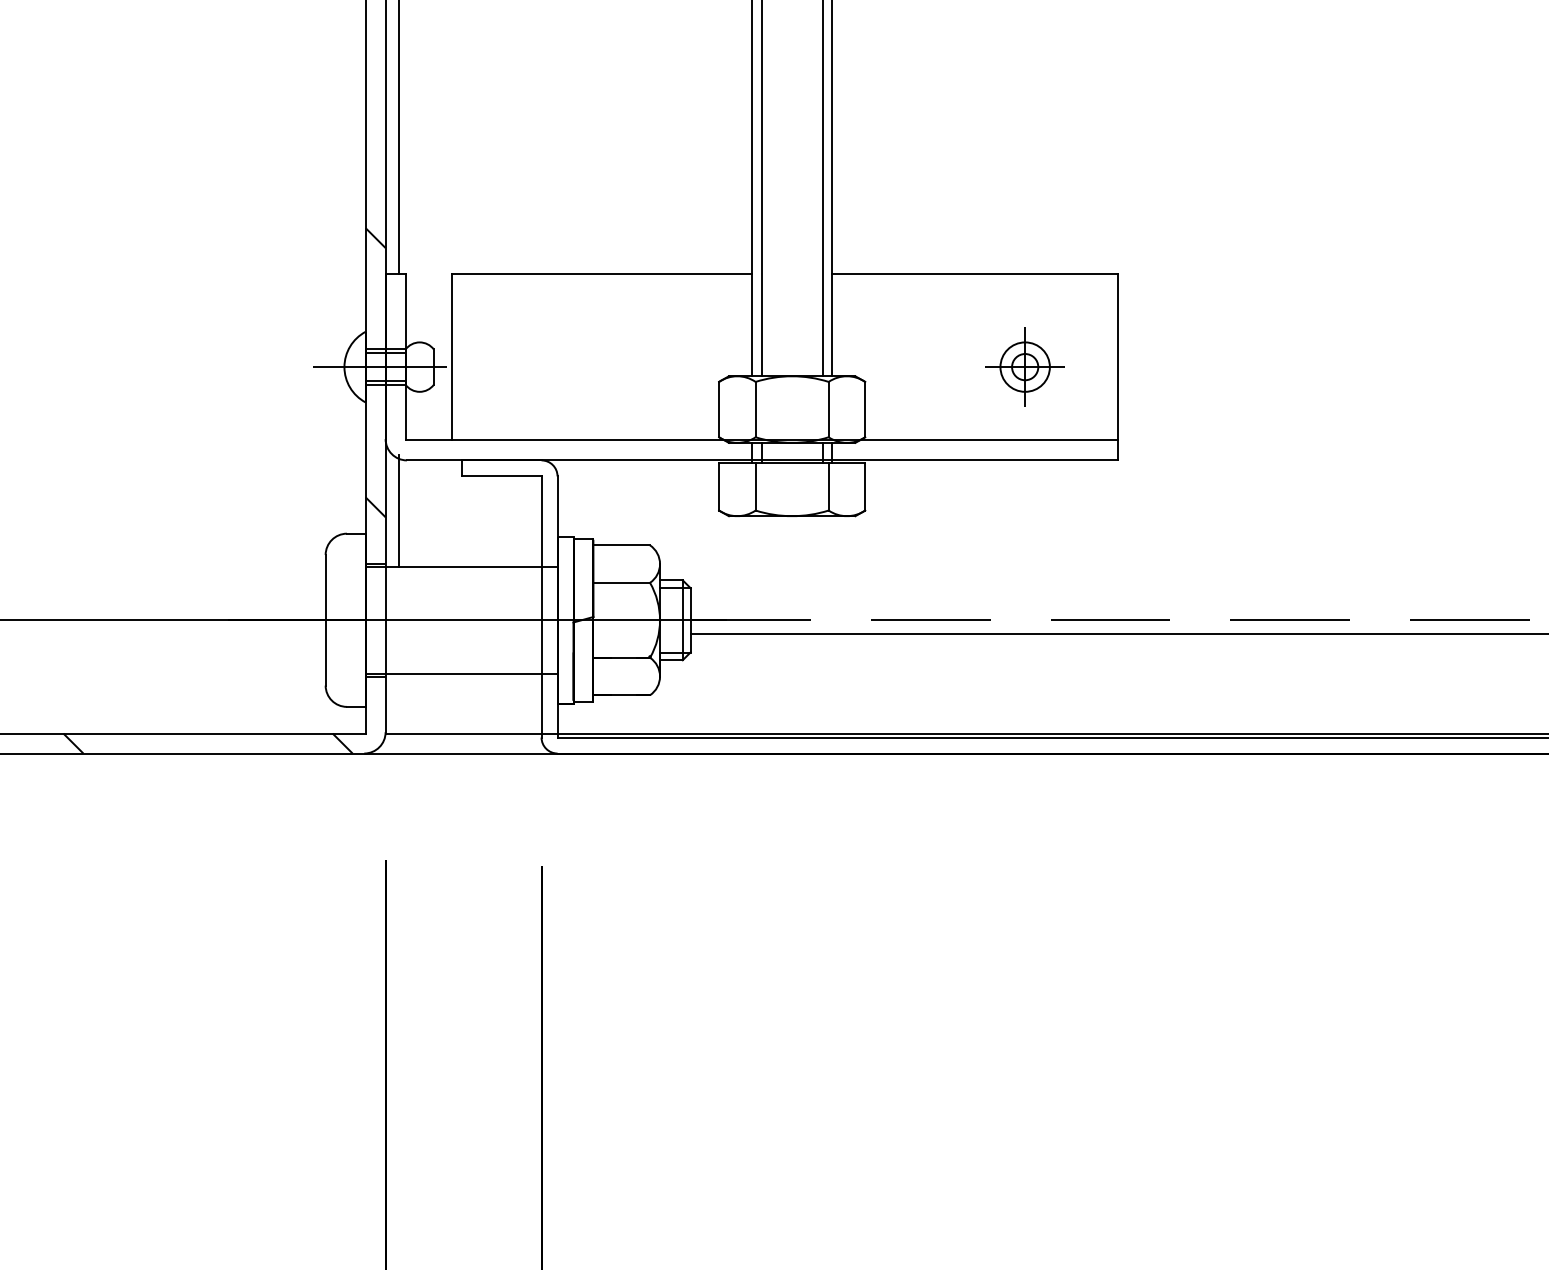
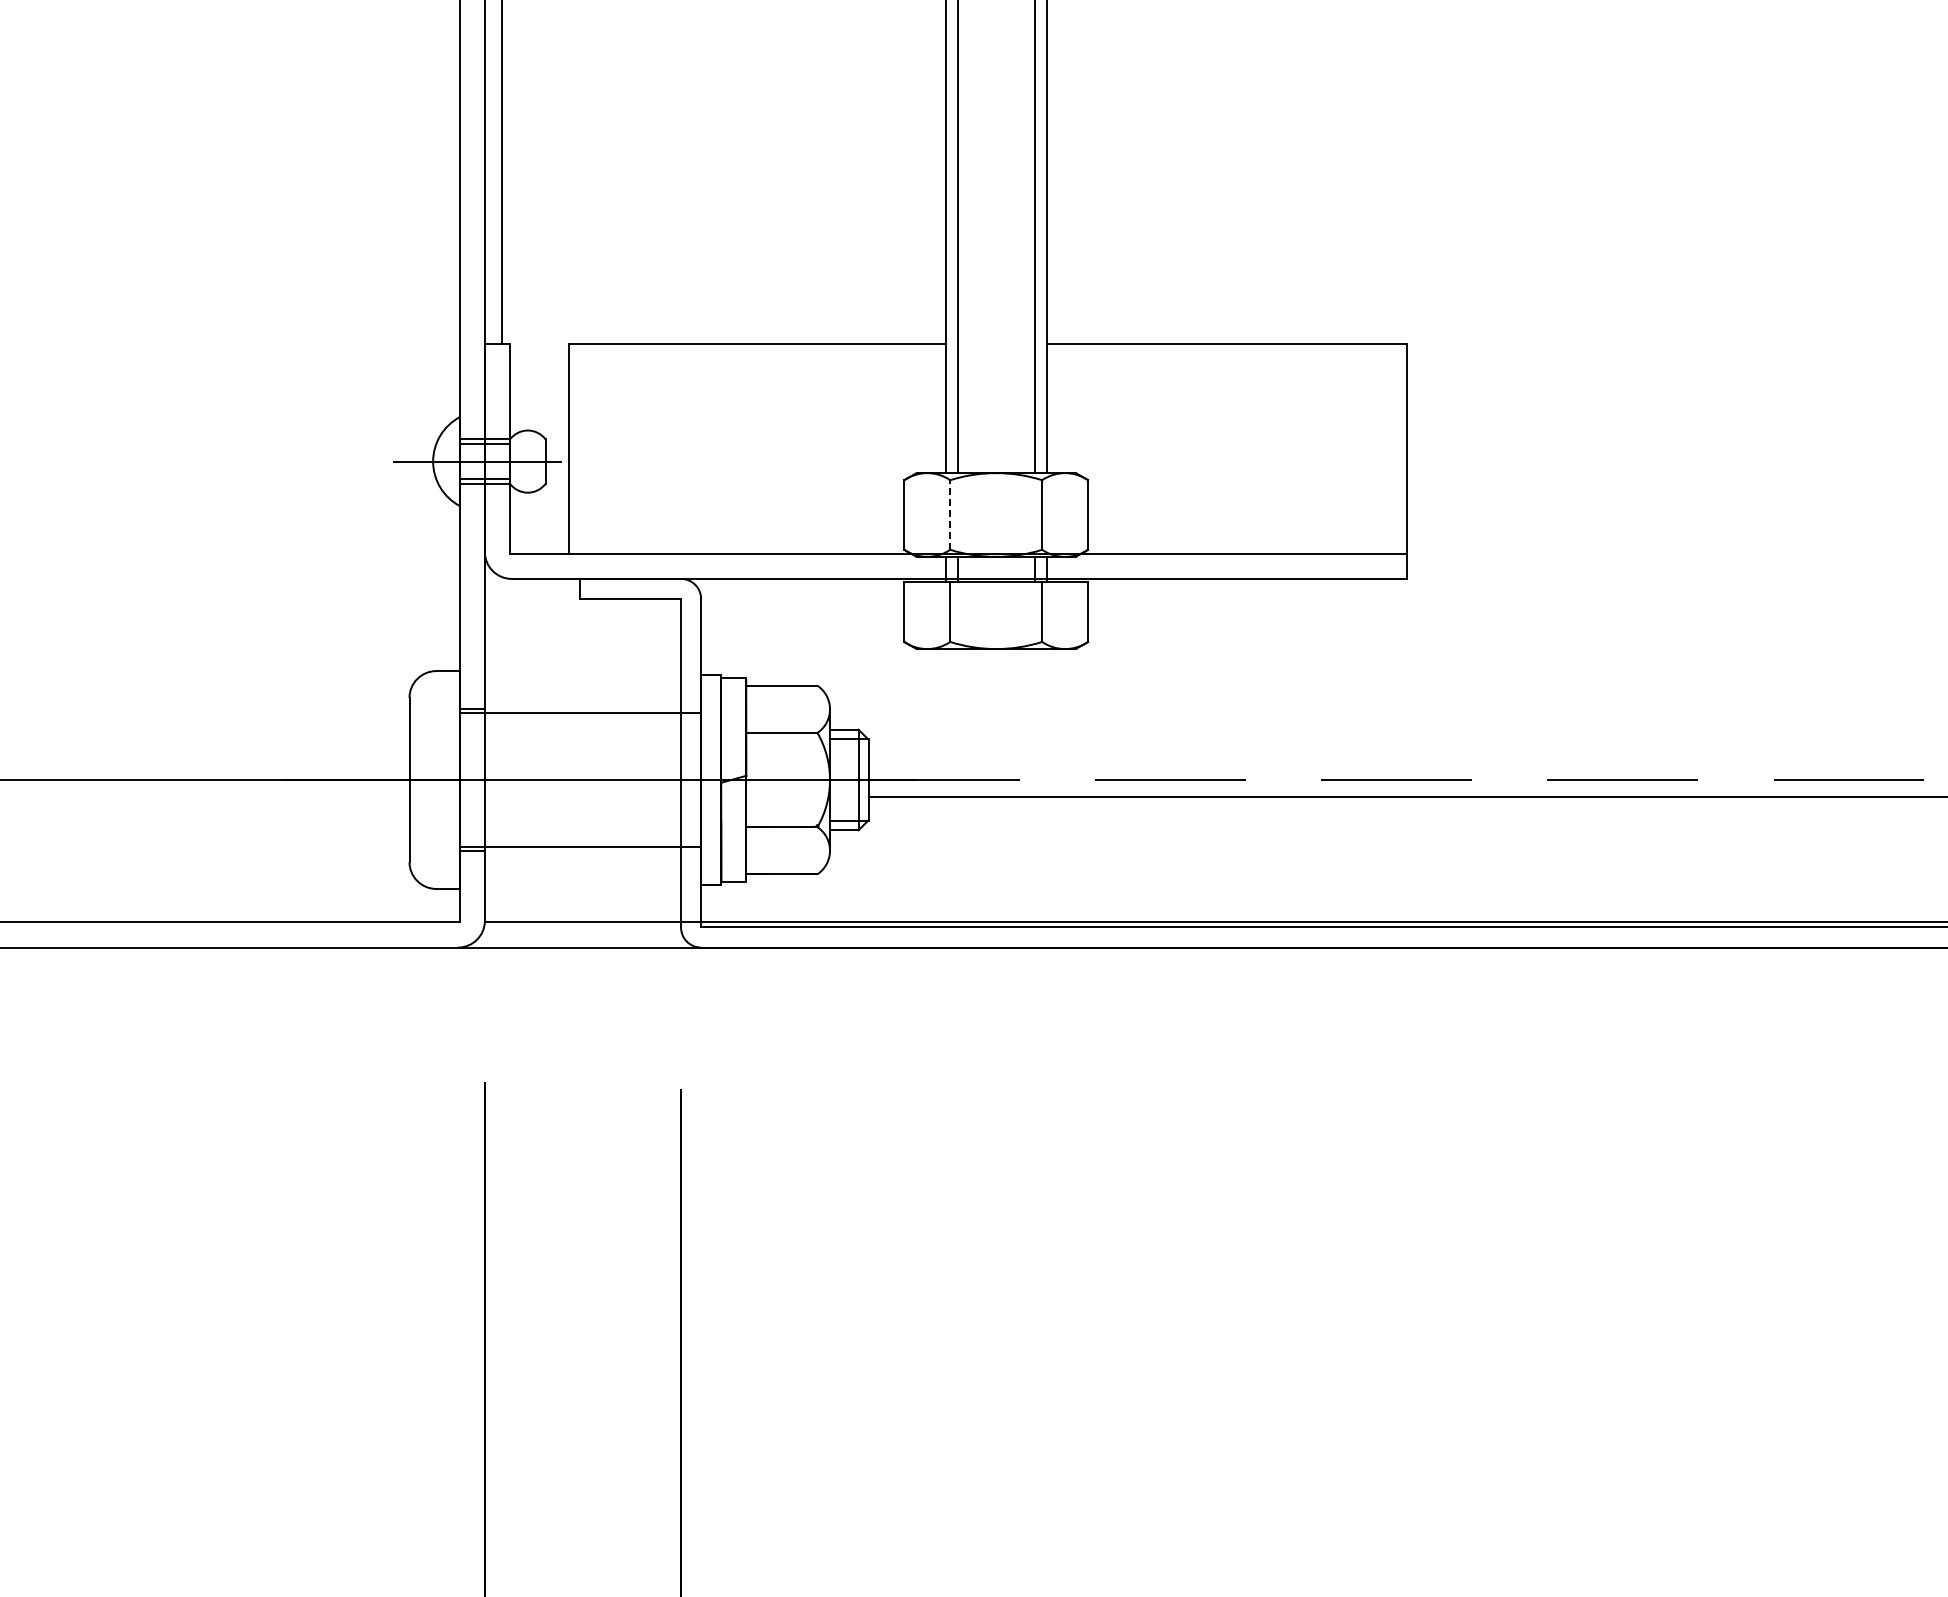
part: (1025, 367) -> (1289, 461), removed
line: (755, 409) -> (950, 515), solid -> dashed
hatch: (223, 490) -> (281, 616), removed
line: (398, 510) -> (501, 641), removed

